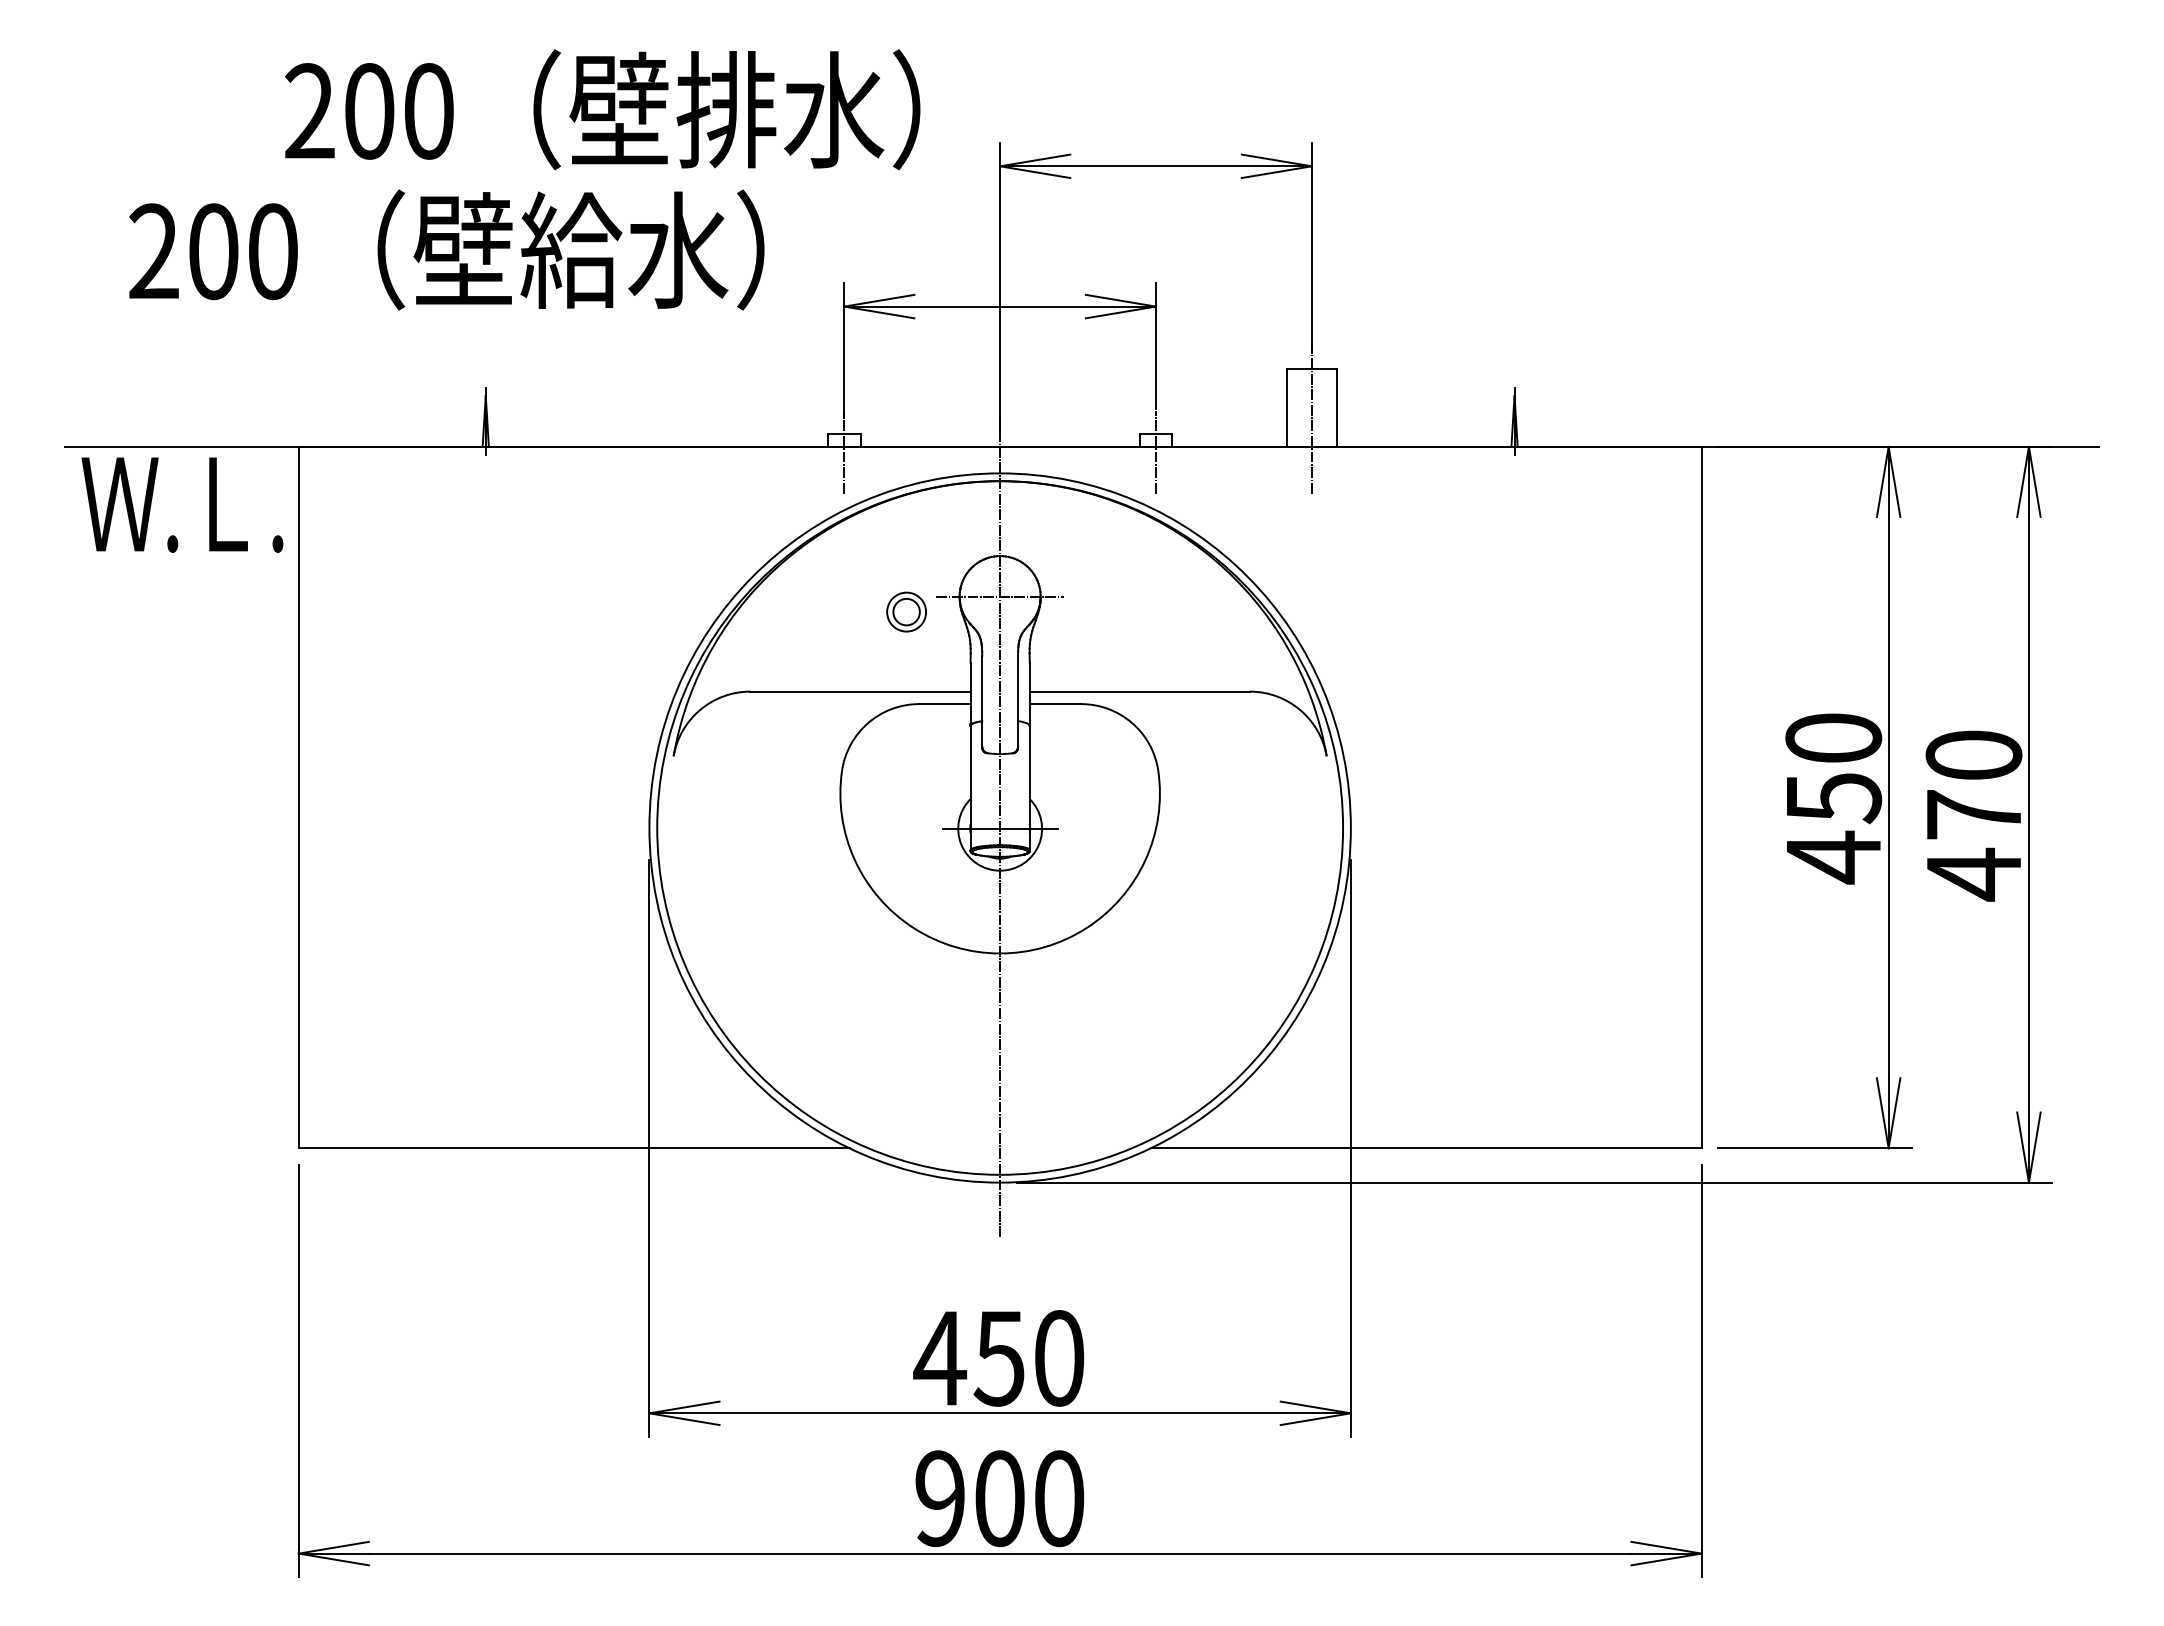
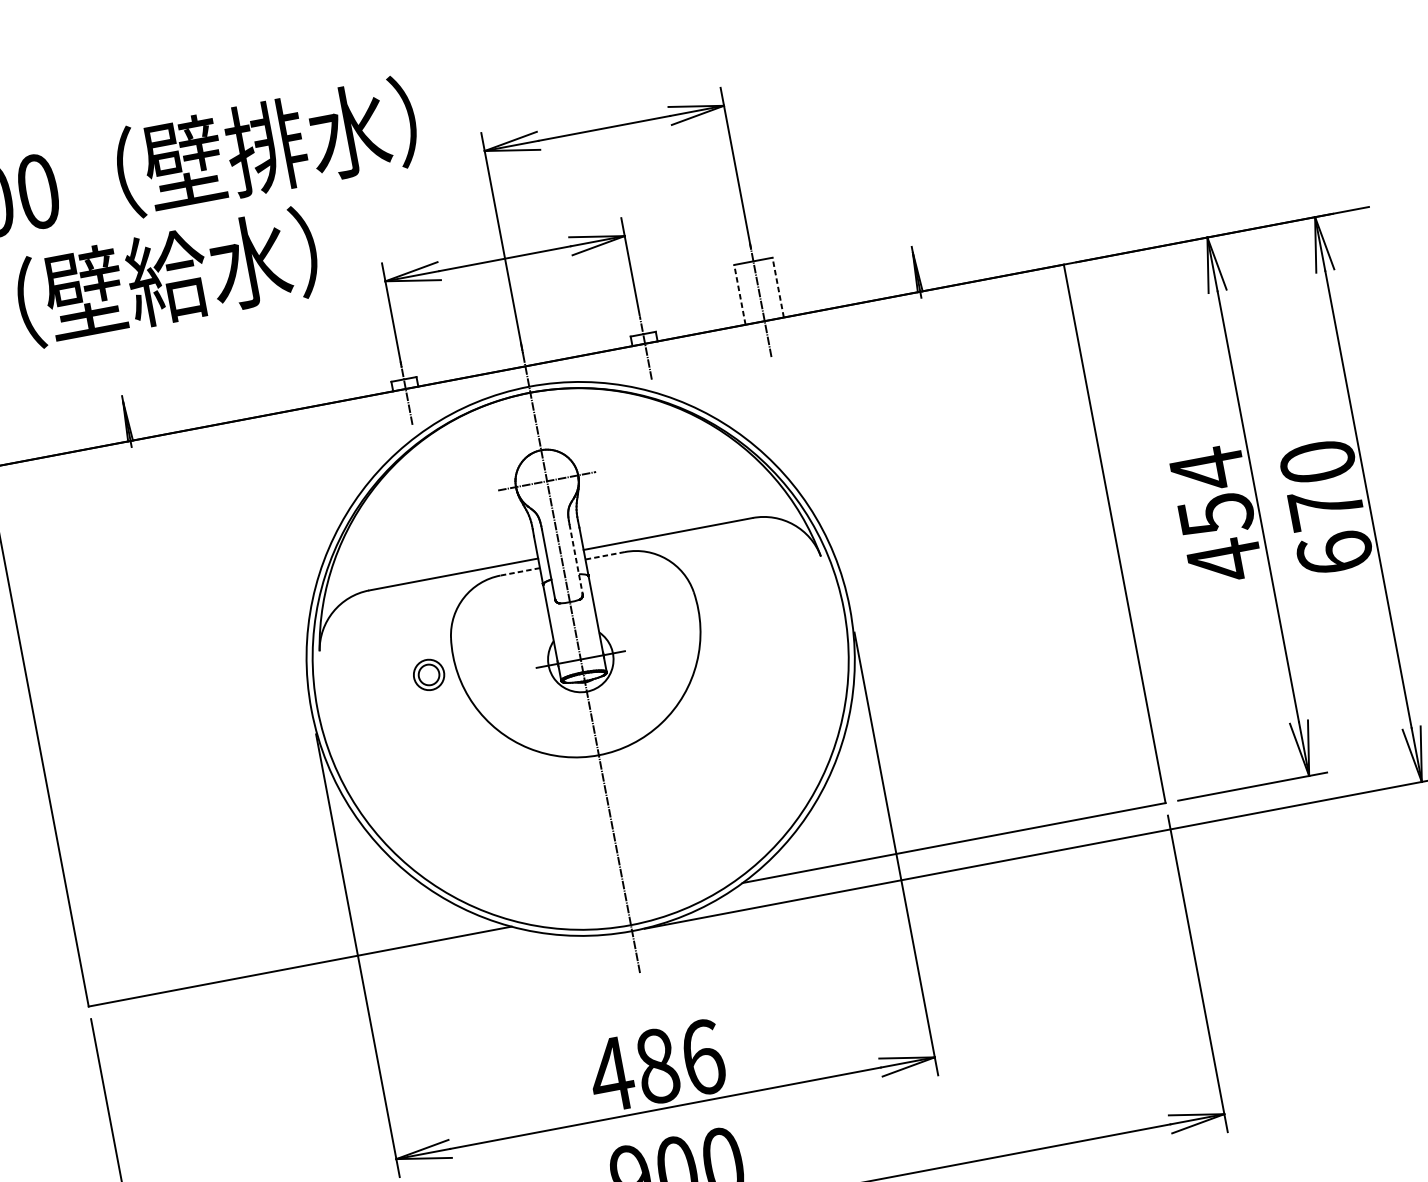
line: (1286, 407) -> (739, 294), solid -> dashed
line: (1336, 407) -> (777, 287), solid -> dashed
part: (906, 611) -> (428, 674), moved
line: (1018, 701) -> (576, 559), solid -> dashed
line: (944, 704) -> (520, 572), solid -> dashed
line: (1055, 704) -> (605, 556), solid -> dashed
text: (1833, 738) -> (1207, 469), 450 -> 454
text: (1973, 874) -> (1334, 553), 470 -> 670
text: (1028, 1358) -> (679, 1062), 450 -> 486

